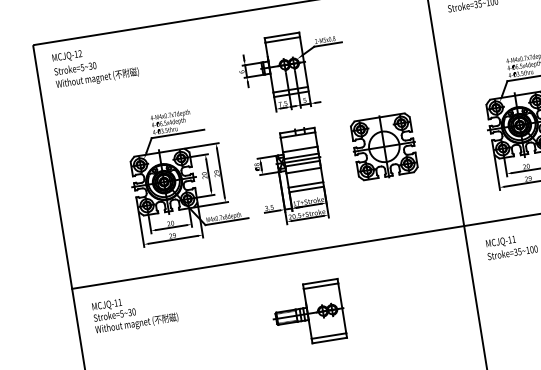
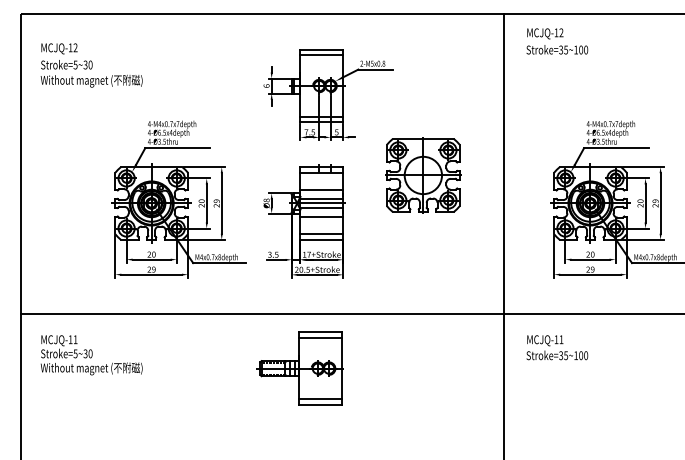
text: (95, 65) -> (91, 65), moved
part: (384, 146) -> (423, 175), moved
part: (308, 313) -> (299, 368), moved

